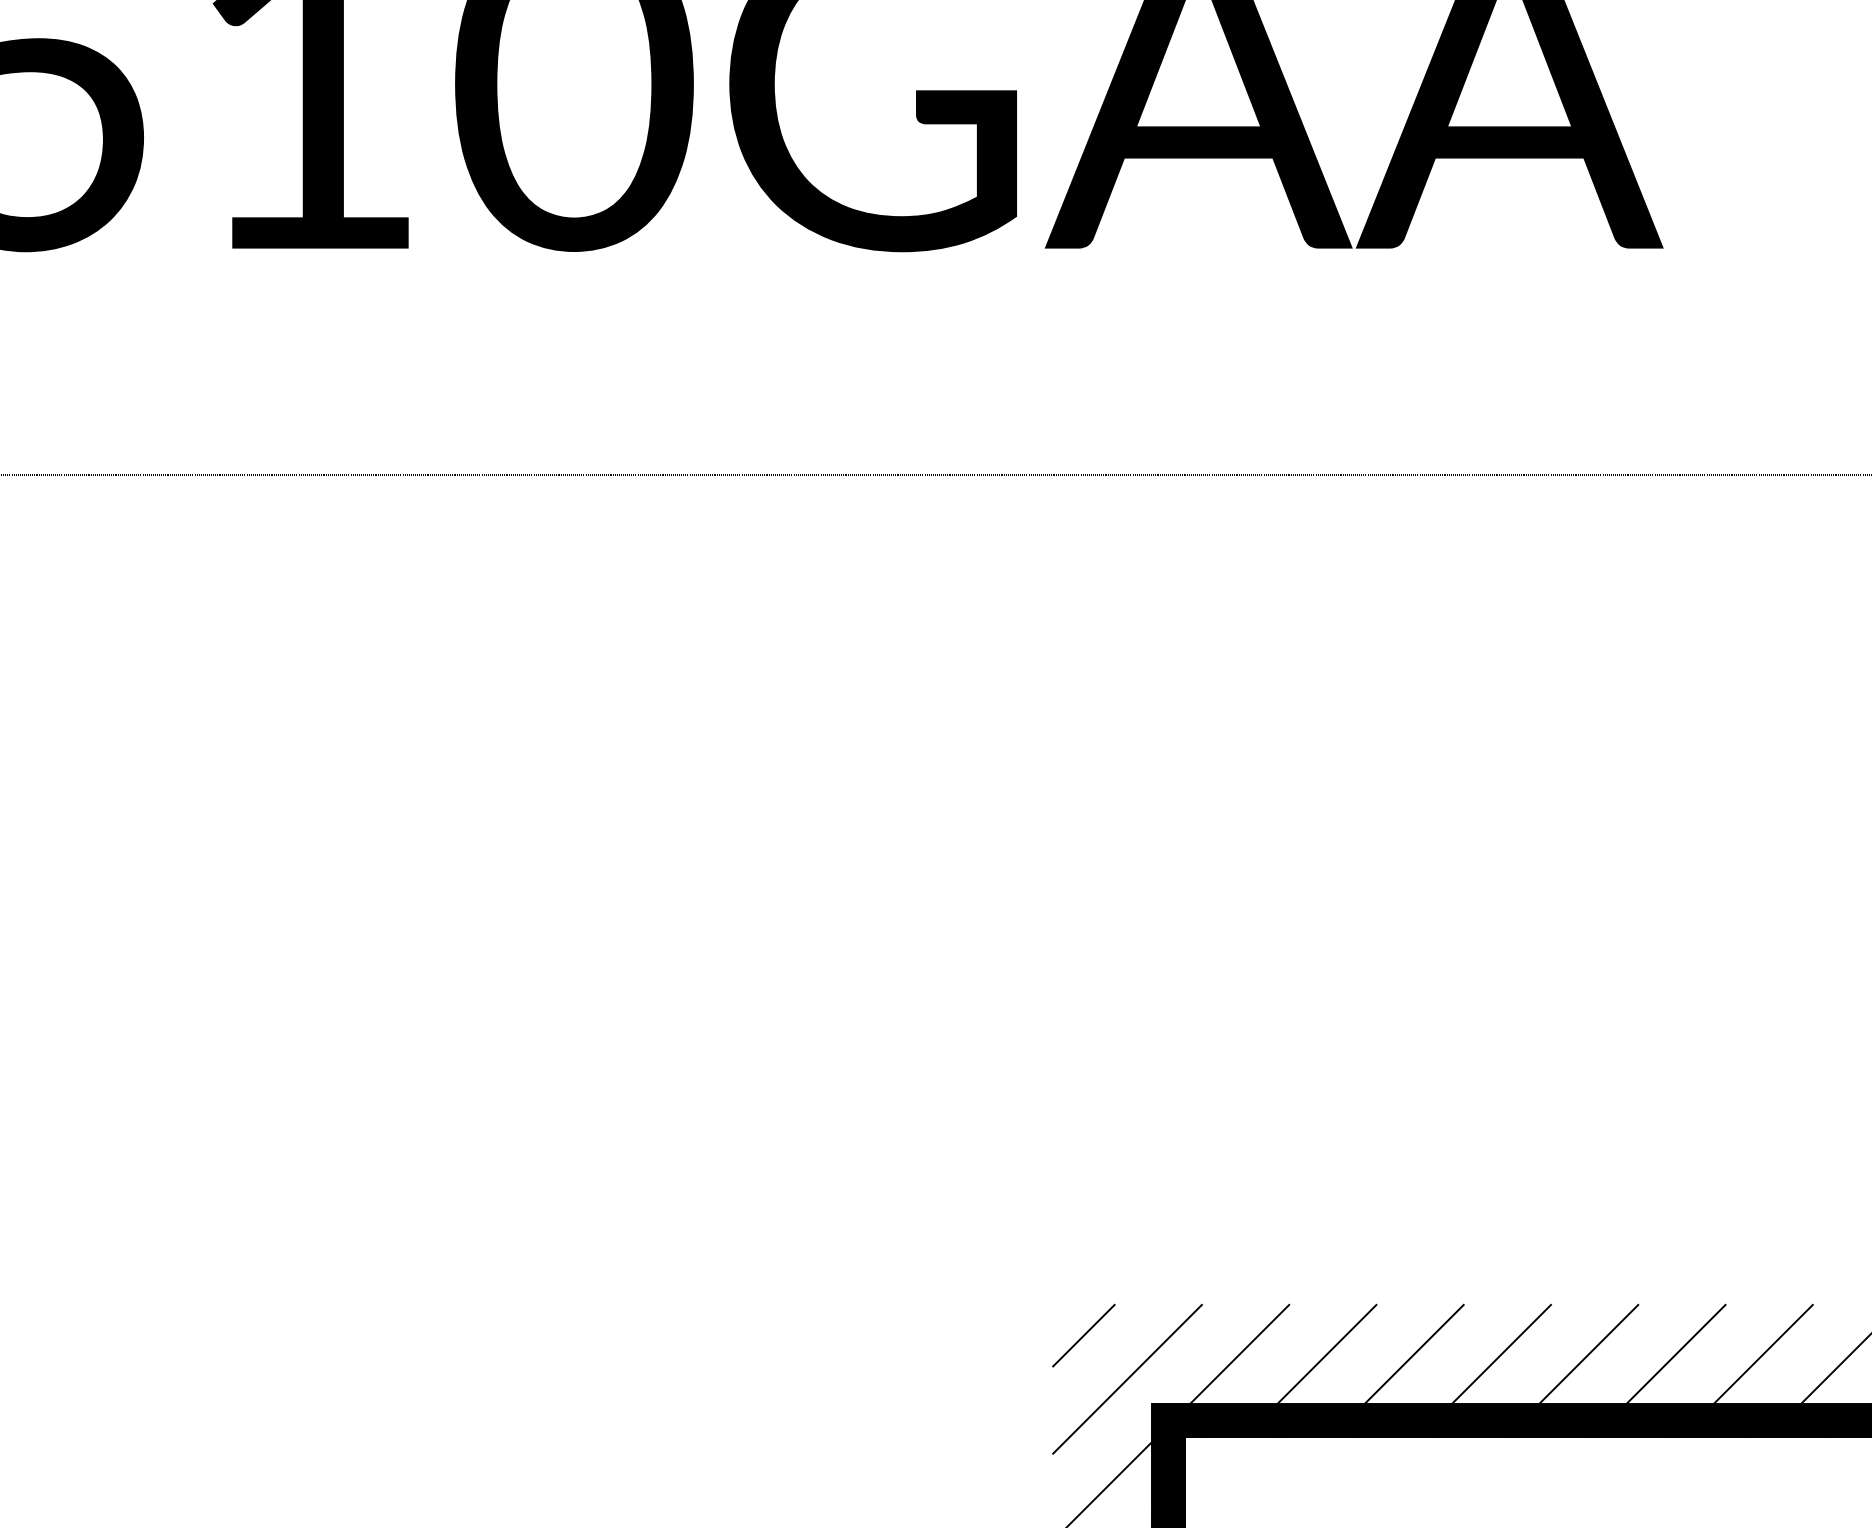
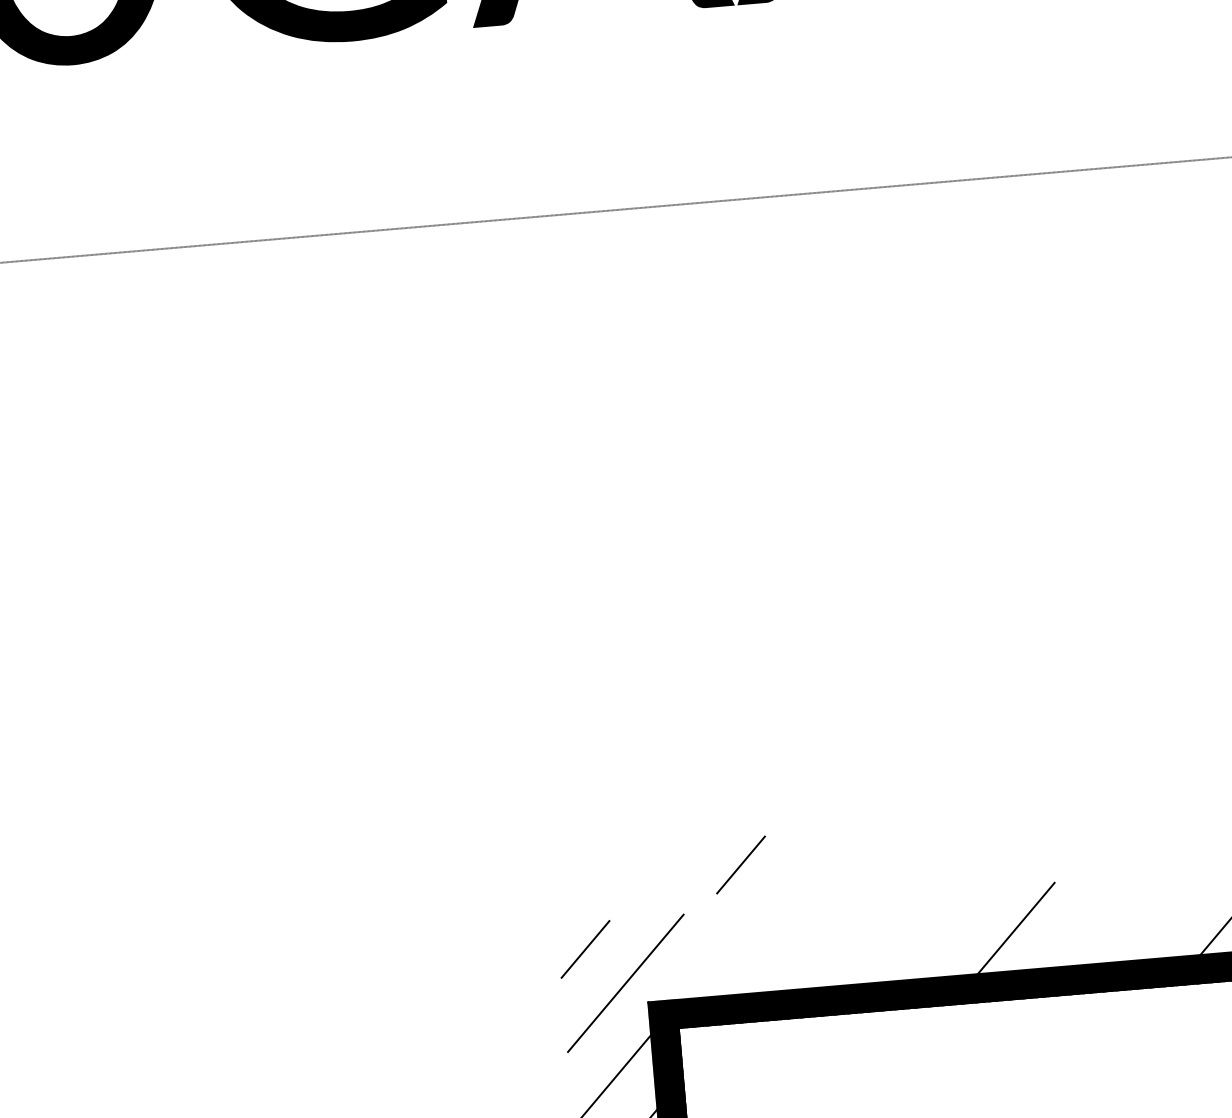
line: (1273, 1252) -> (740, 864), added
line: (1239, 1353) -> (719, 953), removed
line: (1326, 1353) -> (793, 946), removed
line: (1413, 1353) -> (867, 940), removed
line: (1501, 1353) -> (941, 934), removed
line: (1675, 1353) -> (1089, 921), removed
line: (1762, 1353) -> (1163, 915), removed

